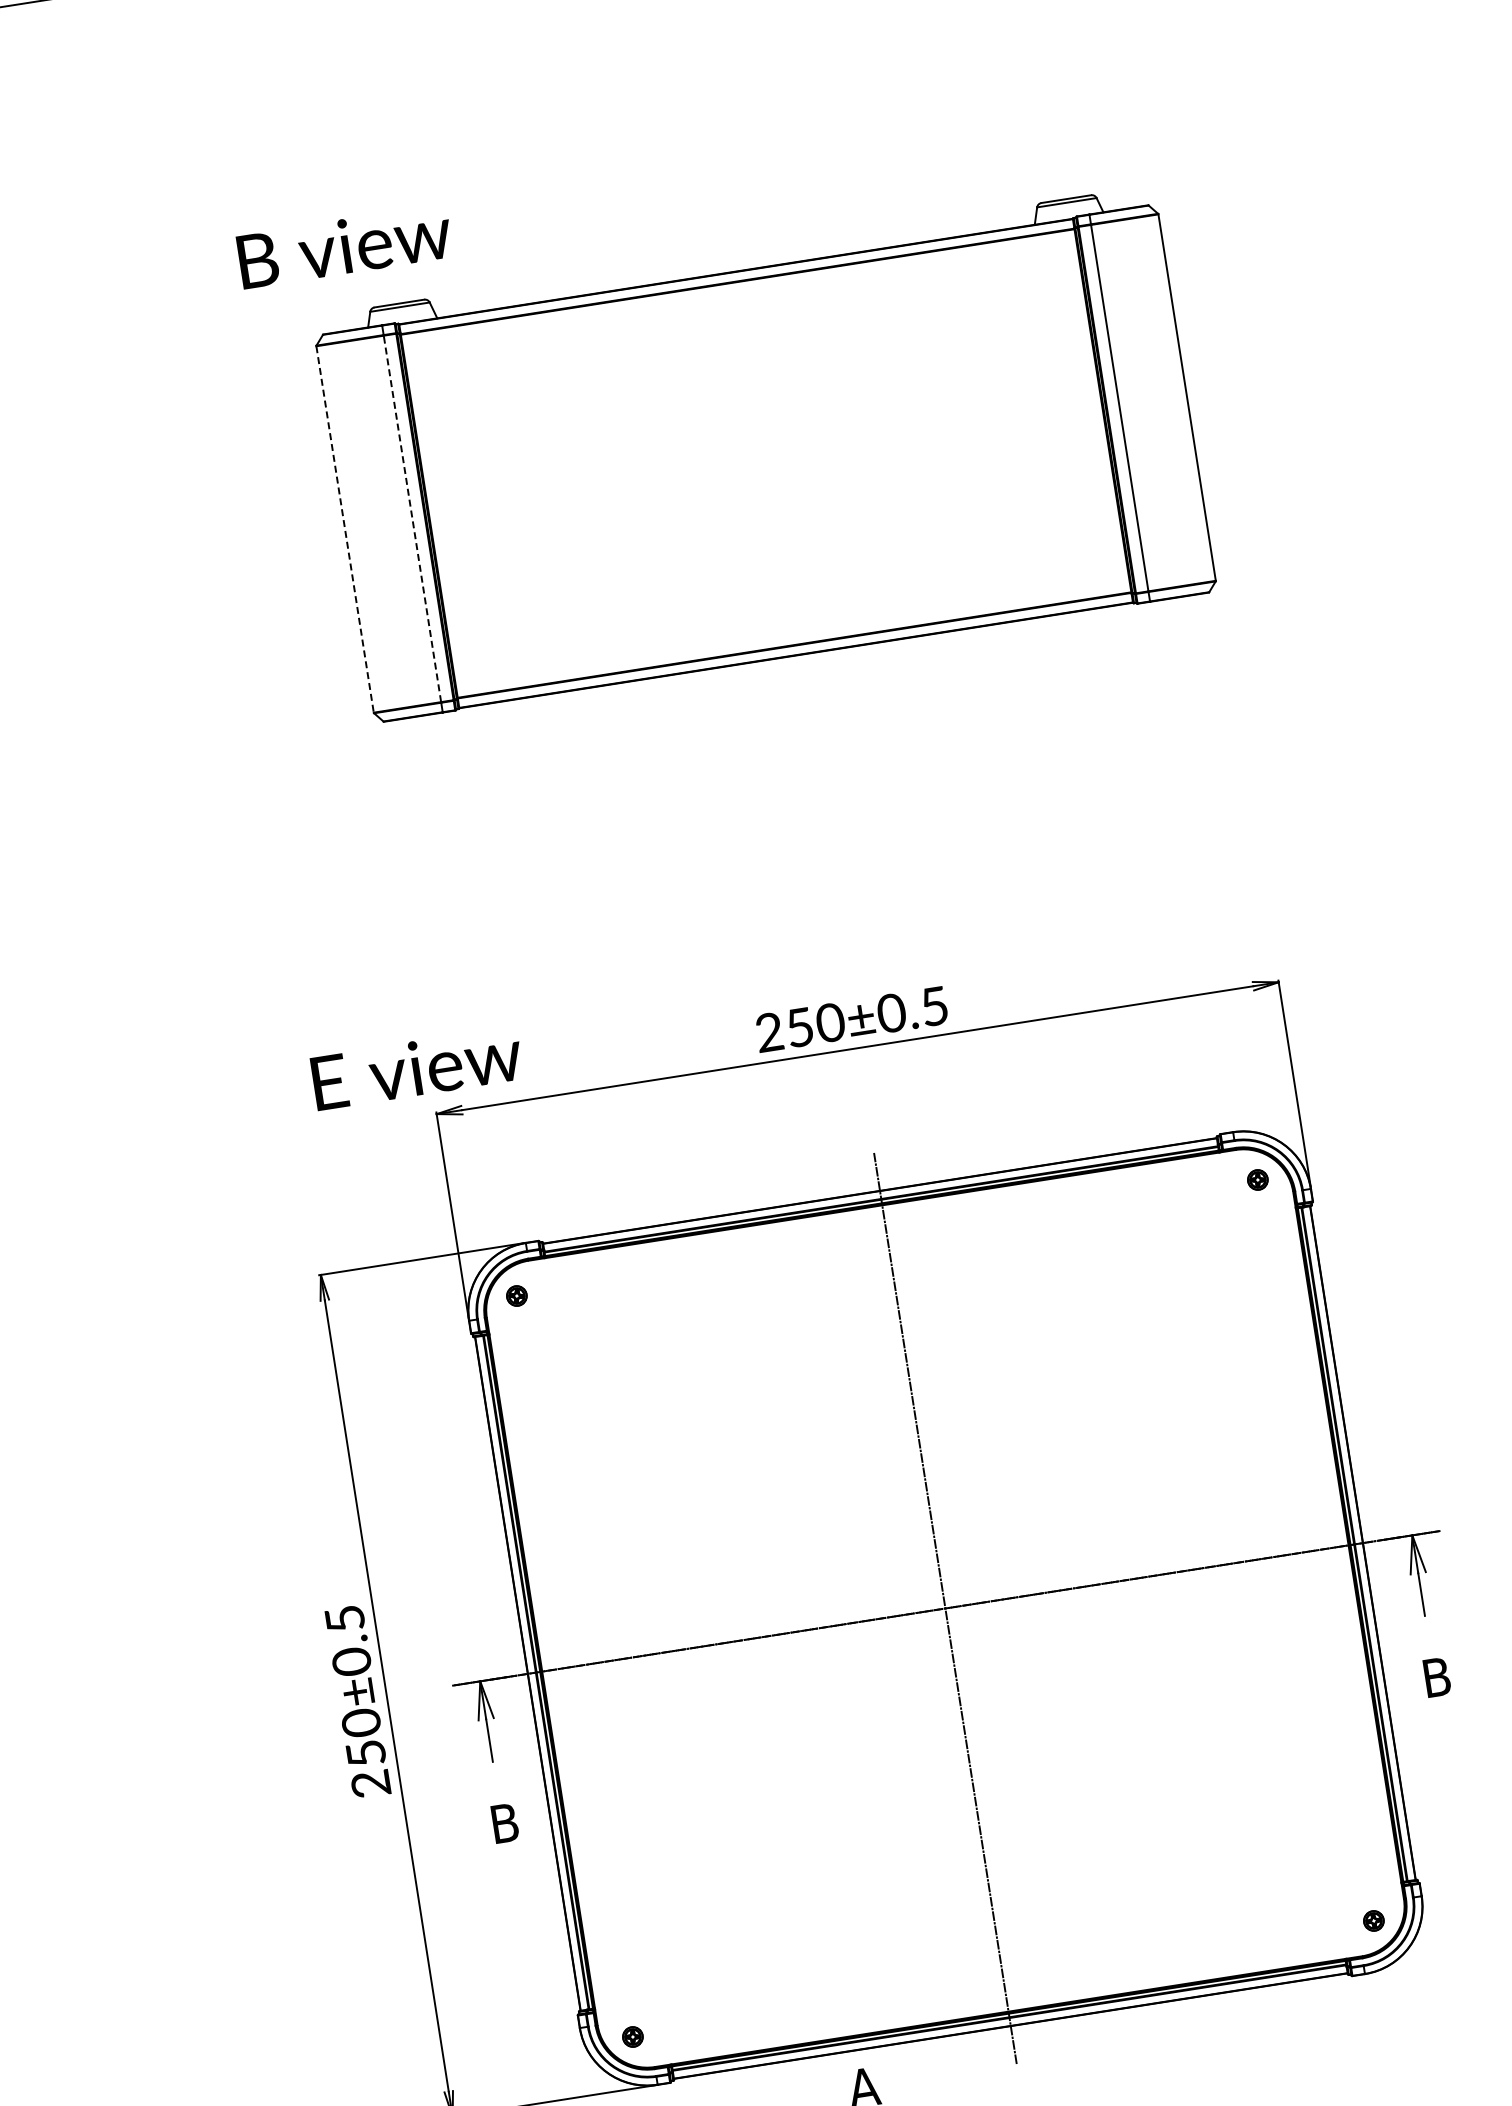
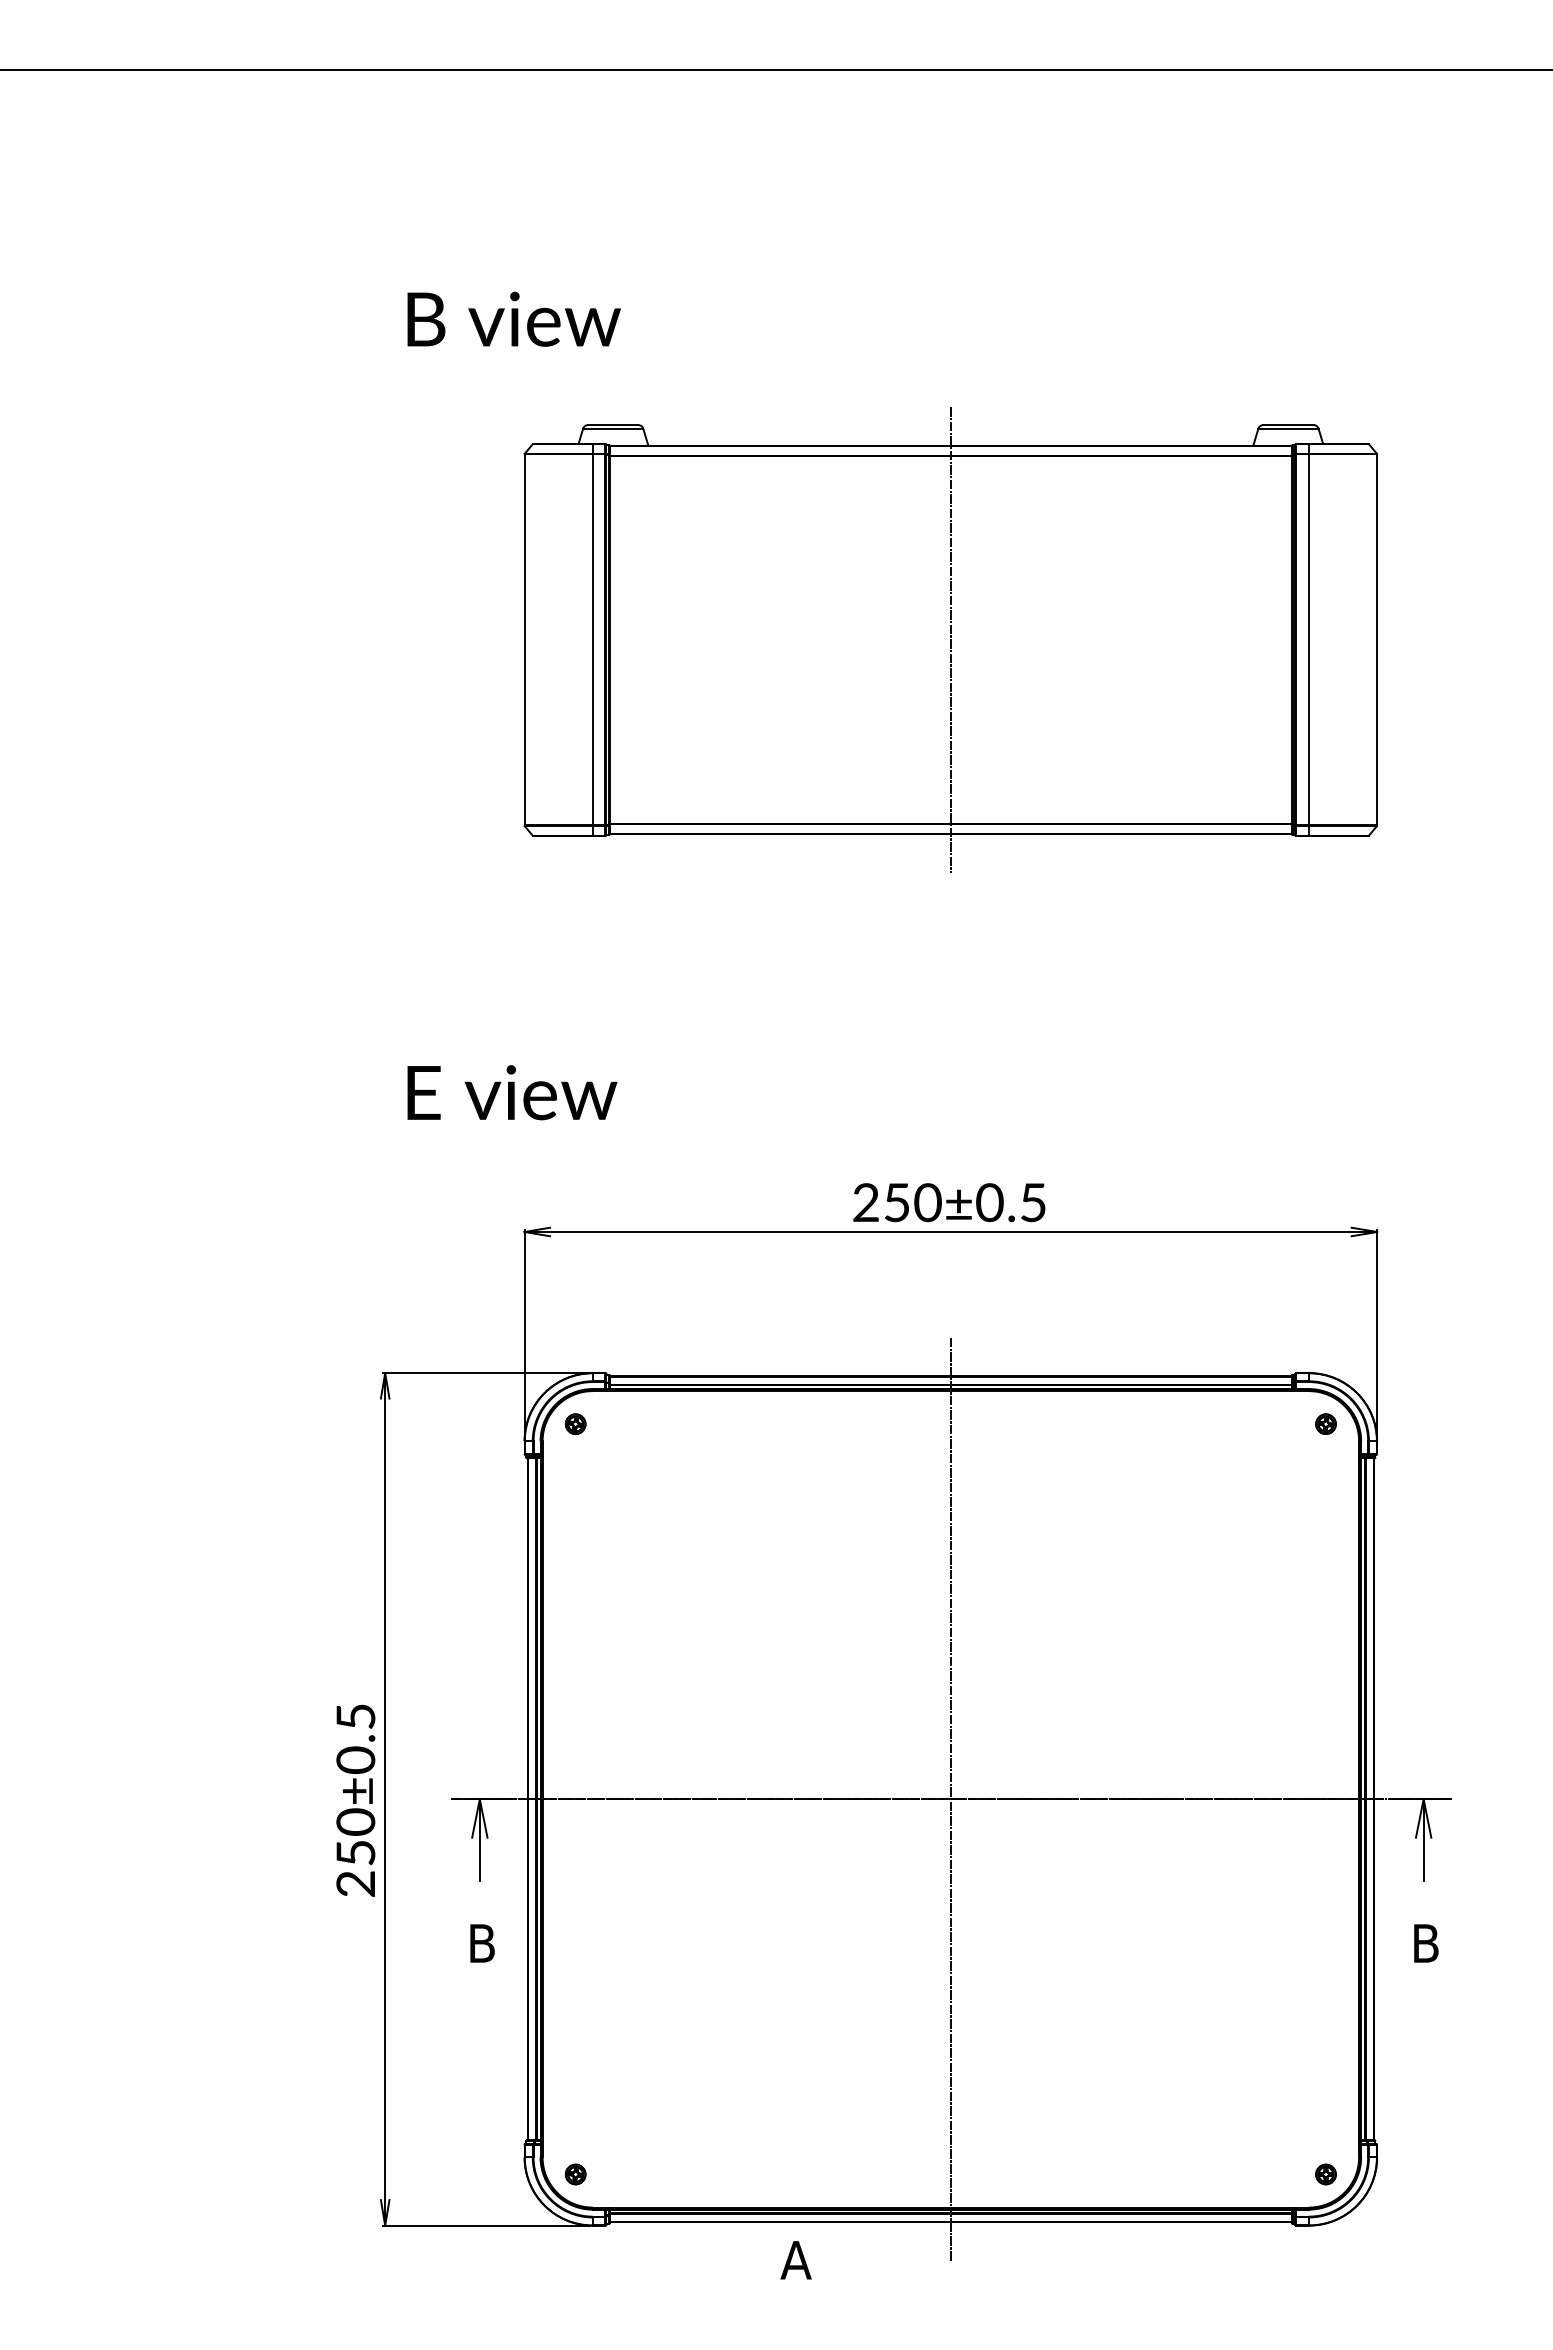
text: (344, 245) -> (513, 318), moved
line: (765, 463) -> (950, 639), added
line: (412, 518) -> (592, 639), dashed -> solid
line: (344, 529) -> (524, 639), dashed -> solid
text: (417, 1068) -> (512, 1092), moved

